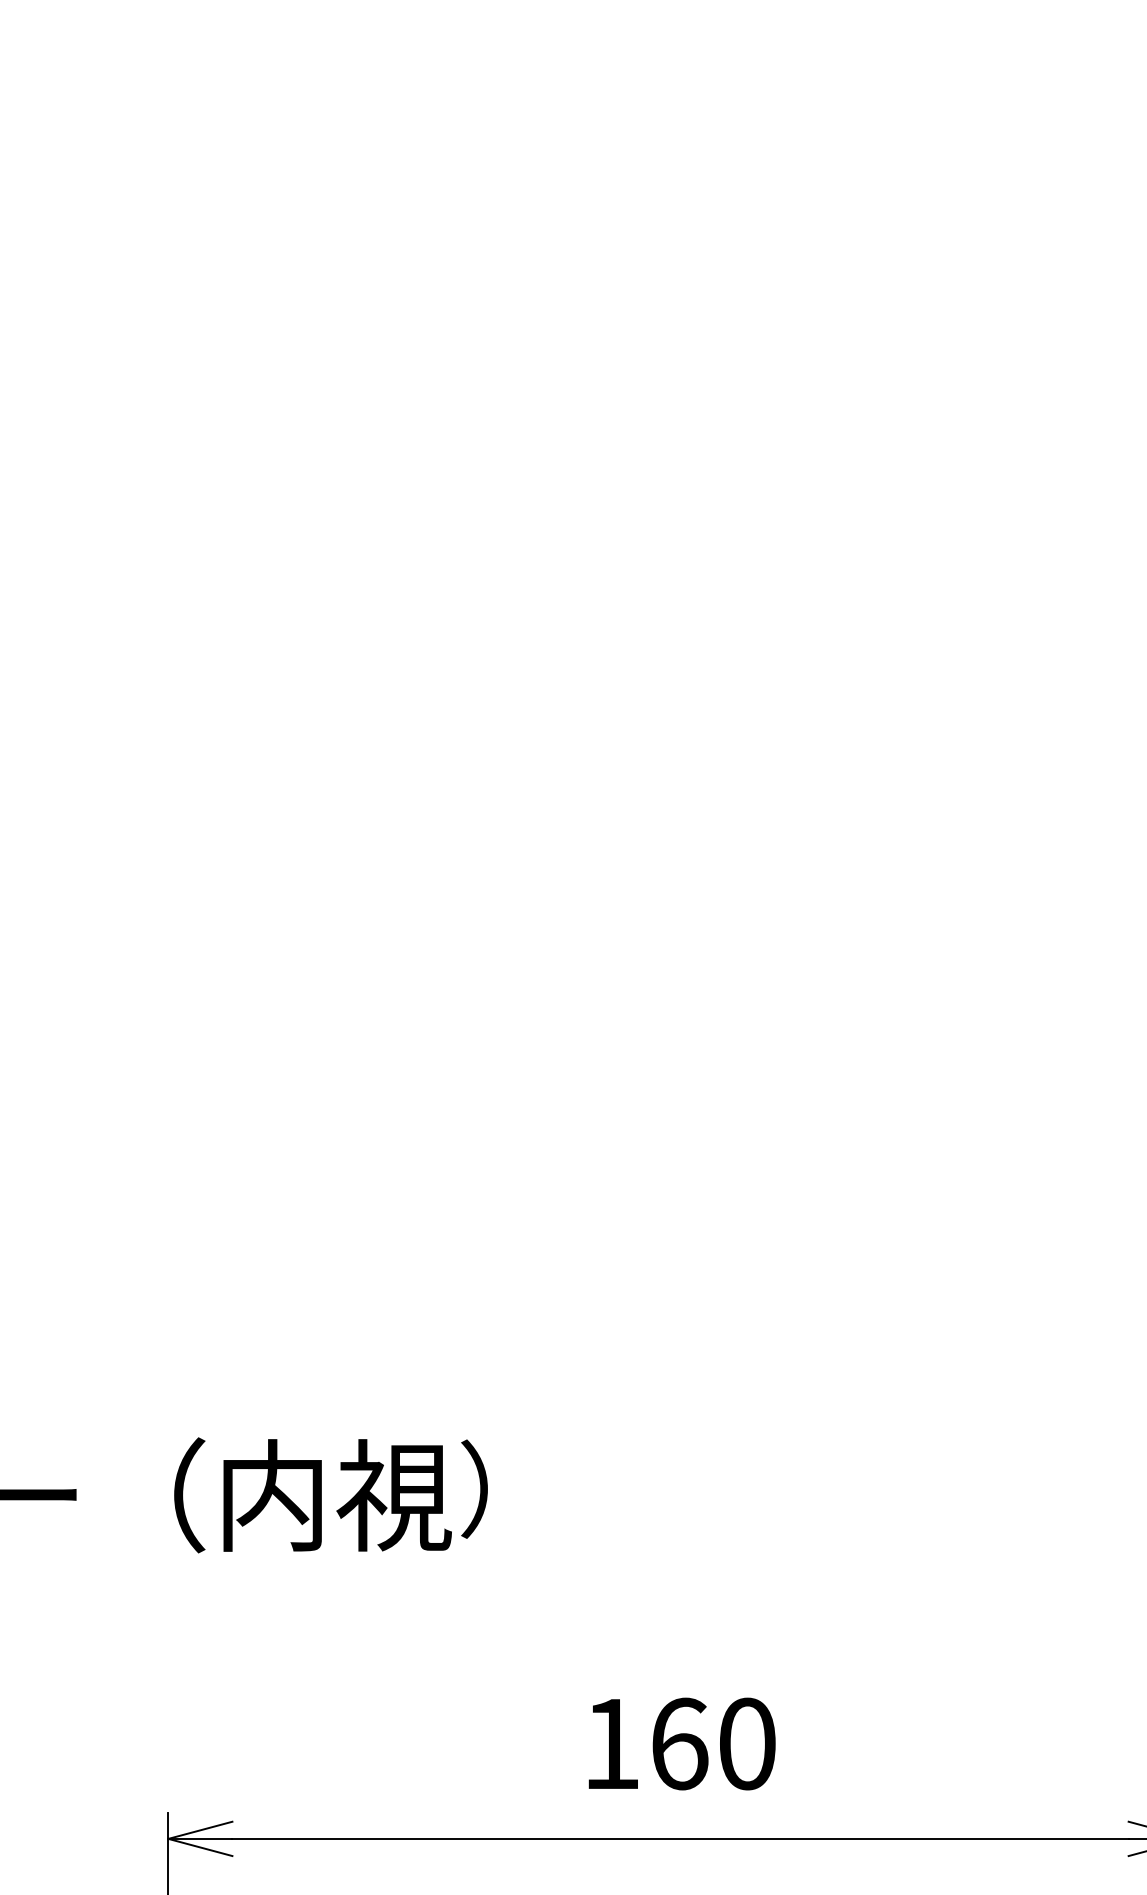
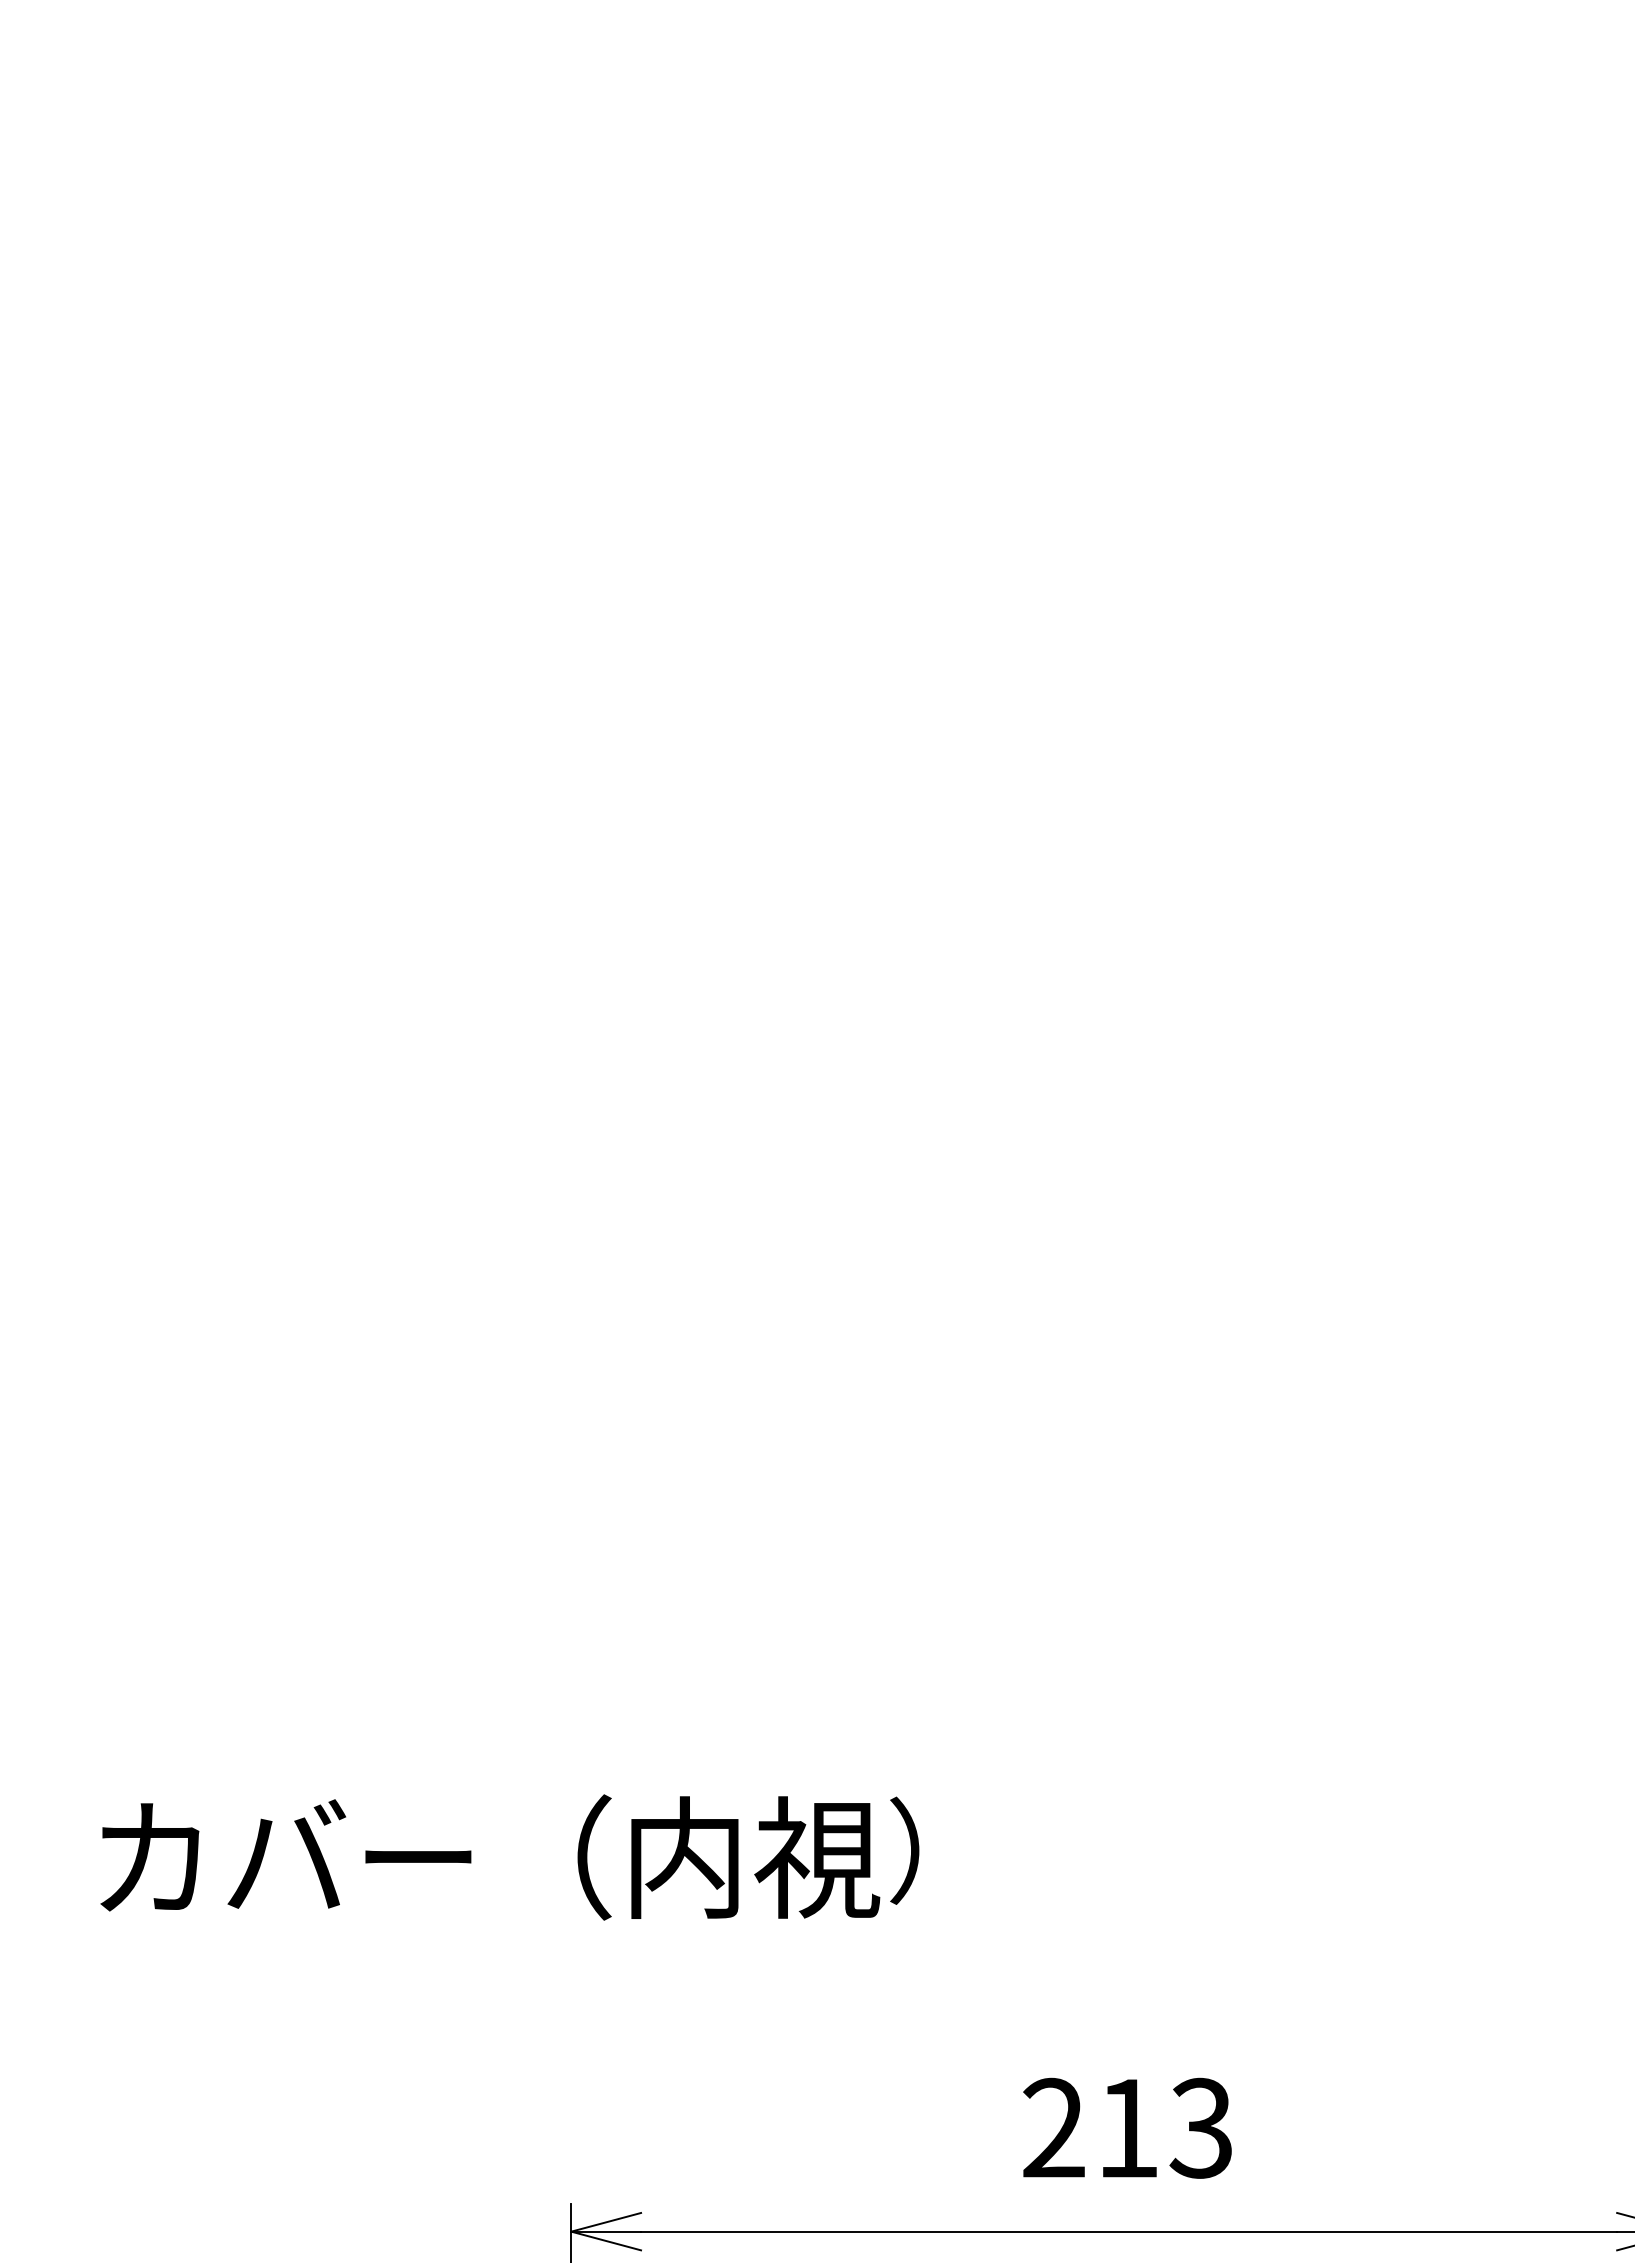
text: (679, 1743) -> (1127, 2127), 160 -> 213

